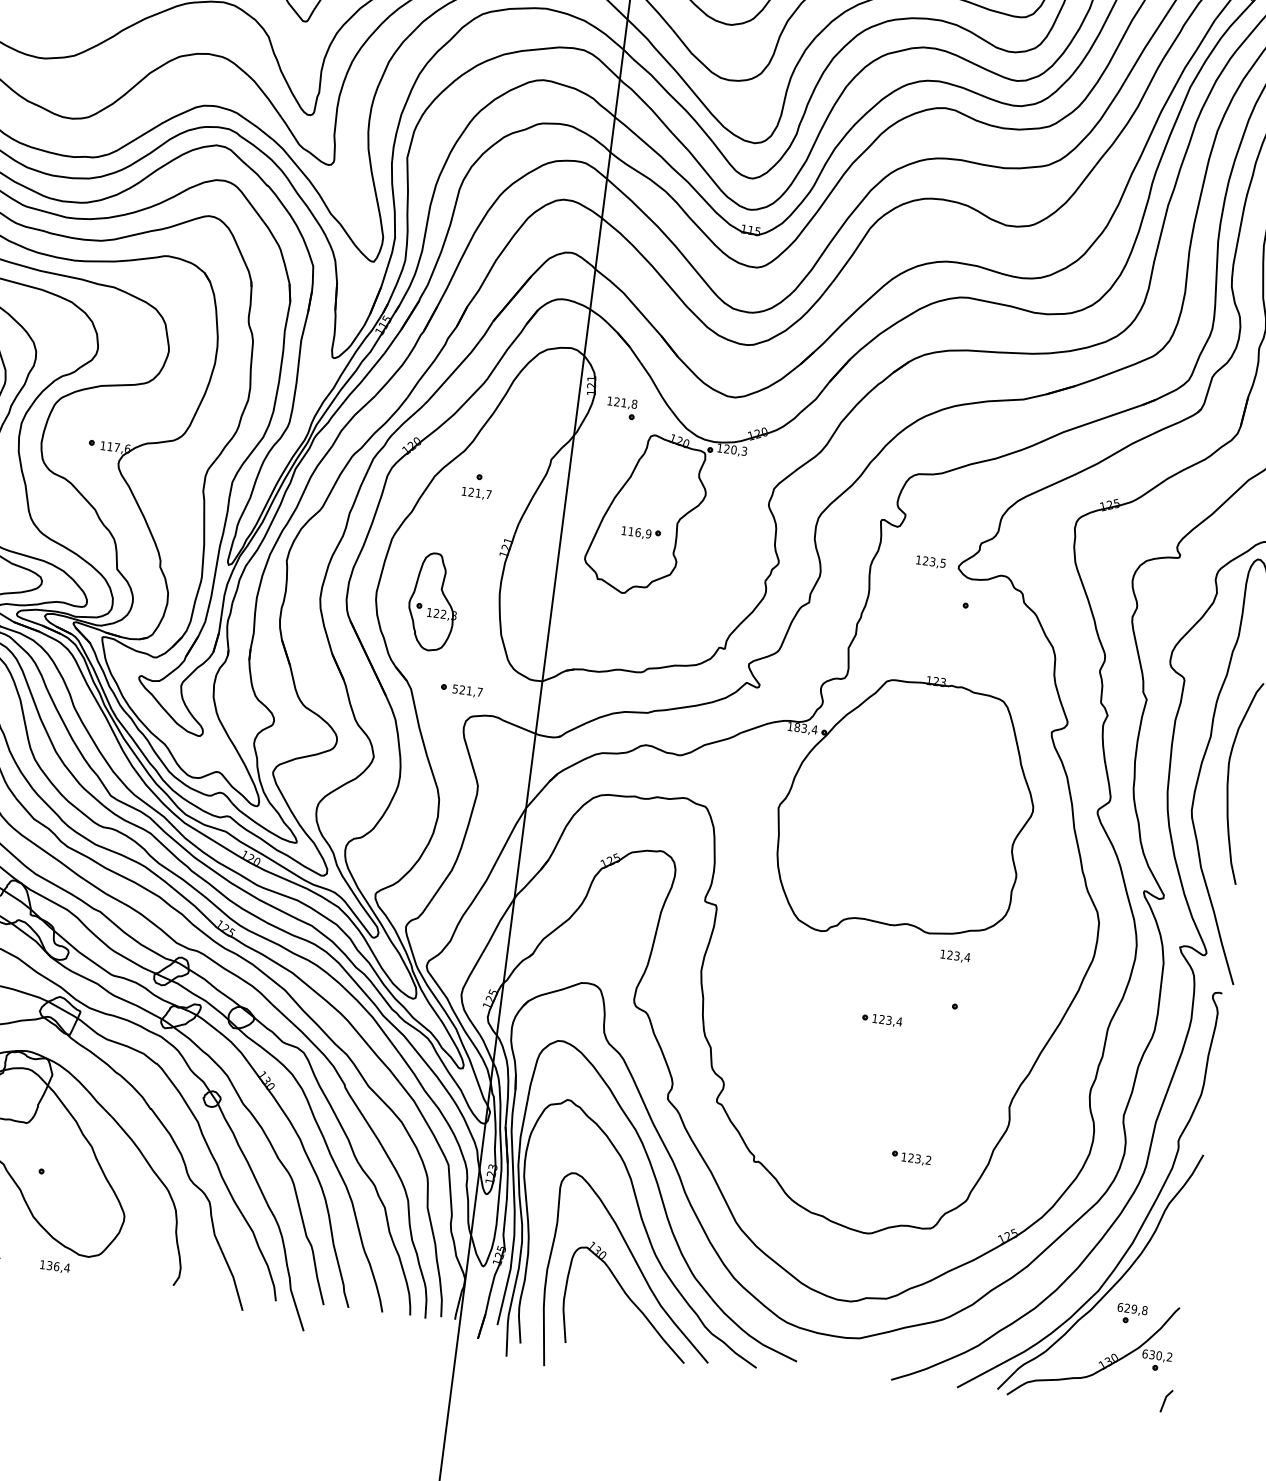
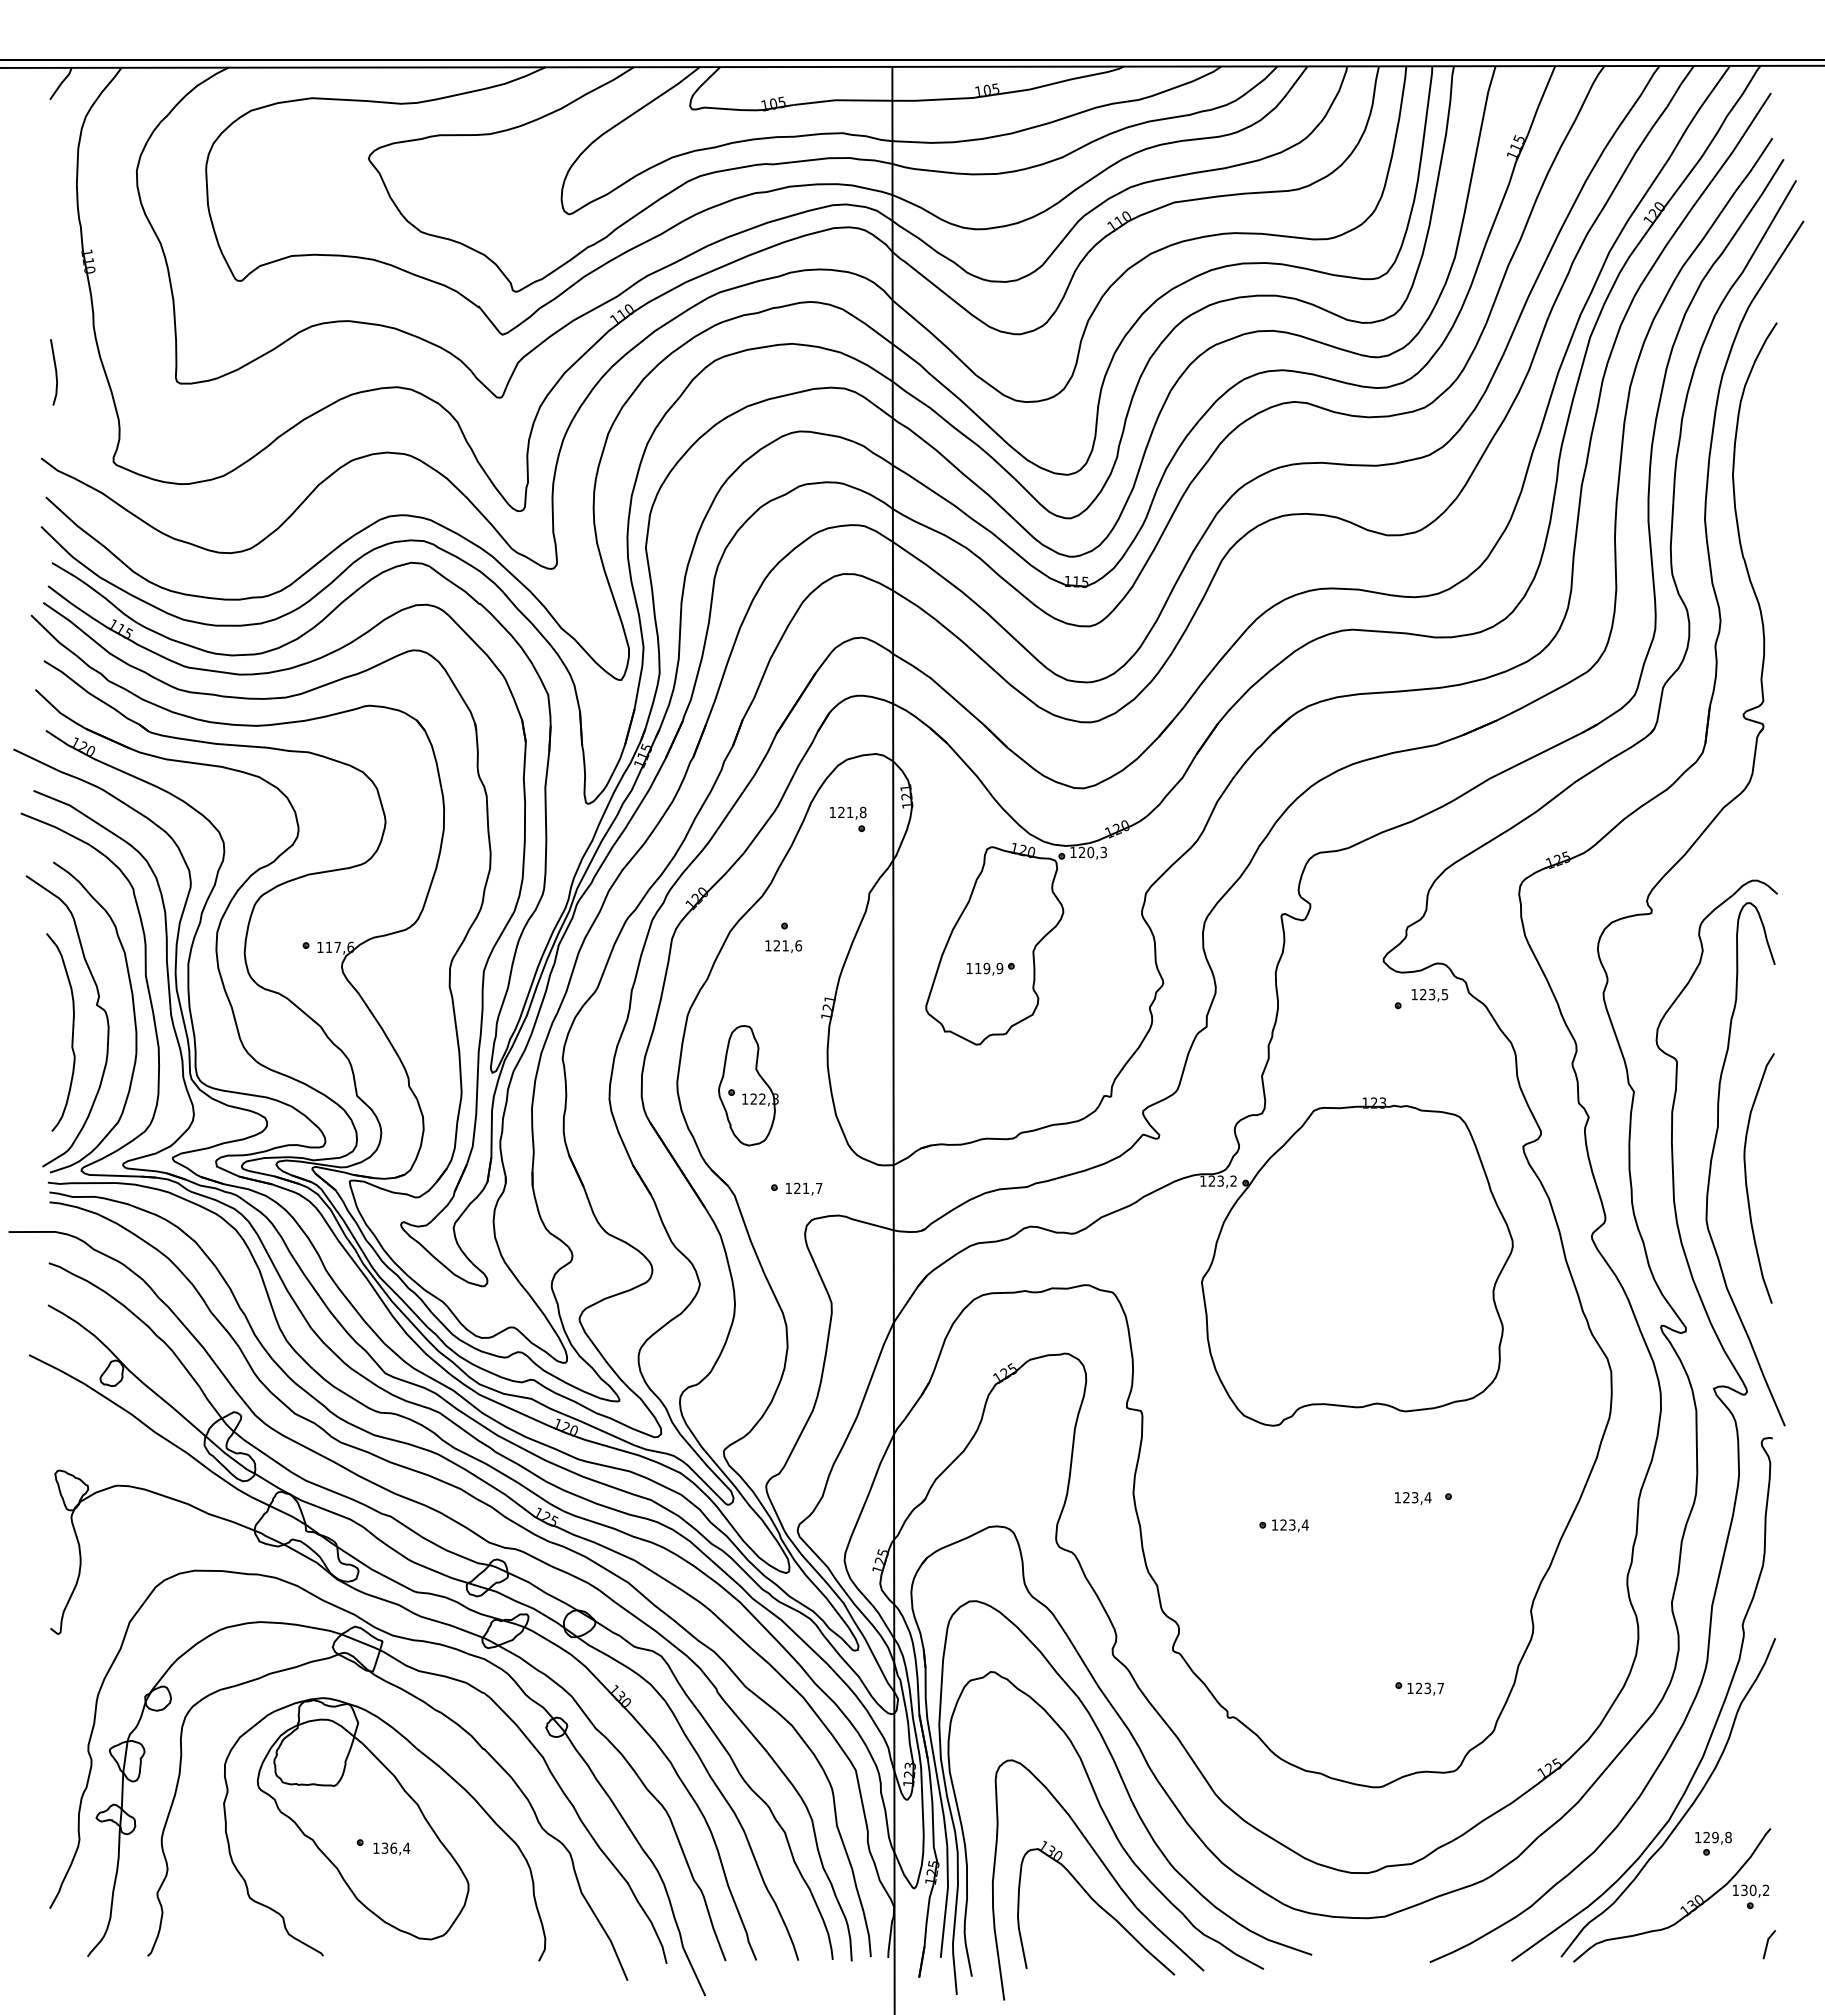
part: (621, 408) -> (848, 819), moved
text: (488, 494) -> (798, 945), 121,7 -> 121,6
text: (637, 532) -> (986, 968), 116,9 -> 119,9
text: (930, 562) -> (1429, 995), moved
text: (455, 689) -> (788, 1188), 521,7 -> 121,7
text: (805, 728) -> (1222, 1180), 183,4 -> 123,2
text: (955, 956) -> (1413, 1498), moved
part: (881, 1019) -> (1283, 1525), moved
text: (928, 1159) -> (1440, 1687), 123,2 -> 123,7
text: (54, 1266) -> (391, 1848), moved
text: (1119, 1307) -> (1697, 1837), 629,8 -> 129,8
text: (1145, 1353) -> (1735, 1889), 630,2 -> 130,2

